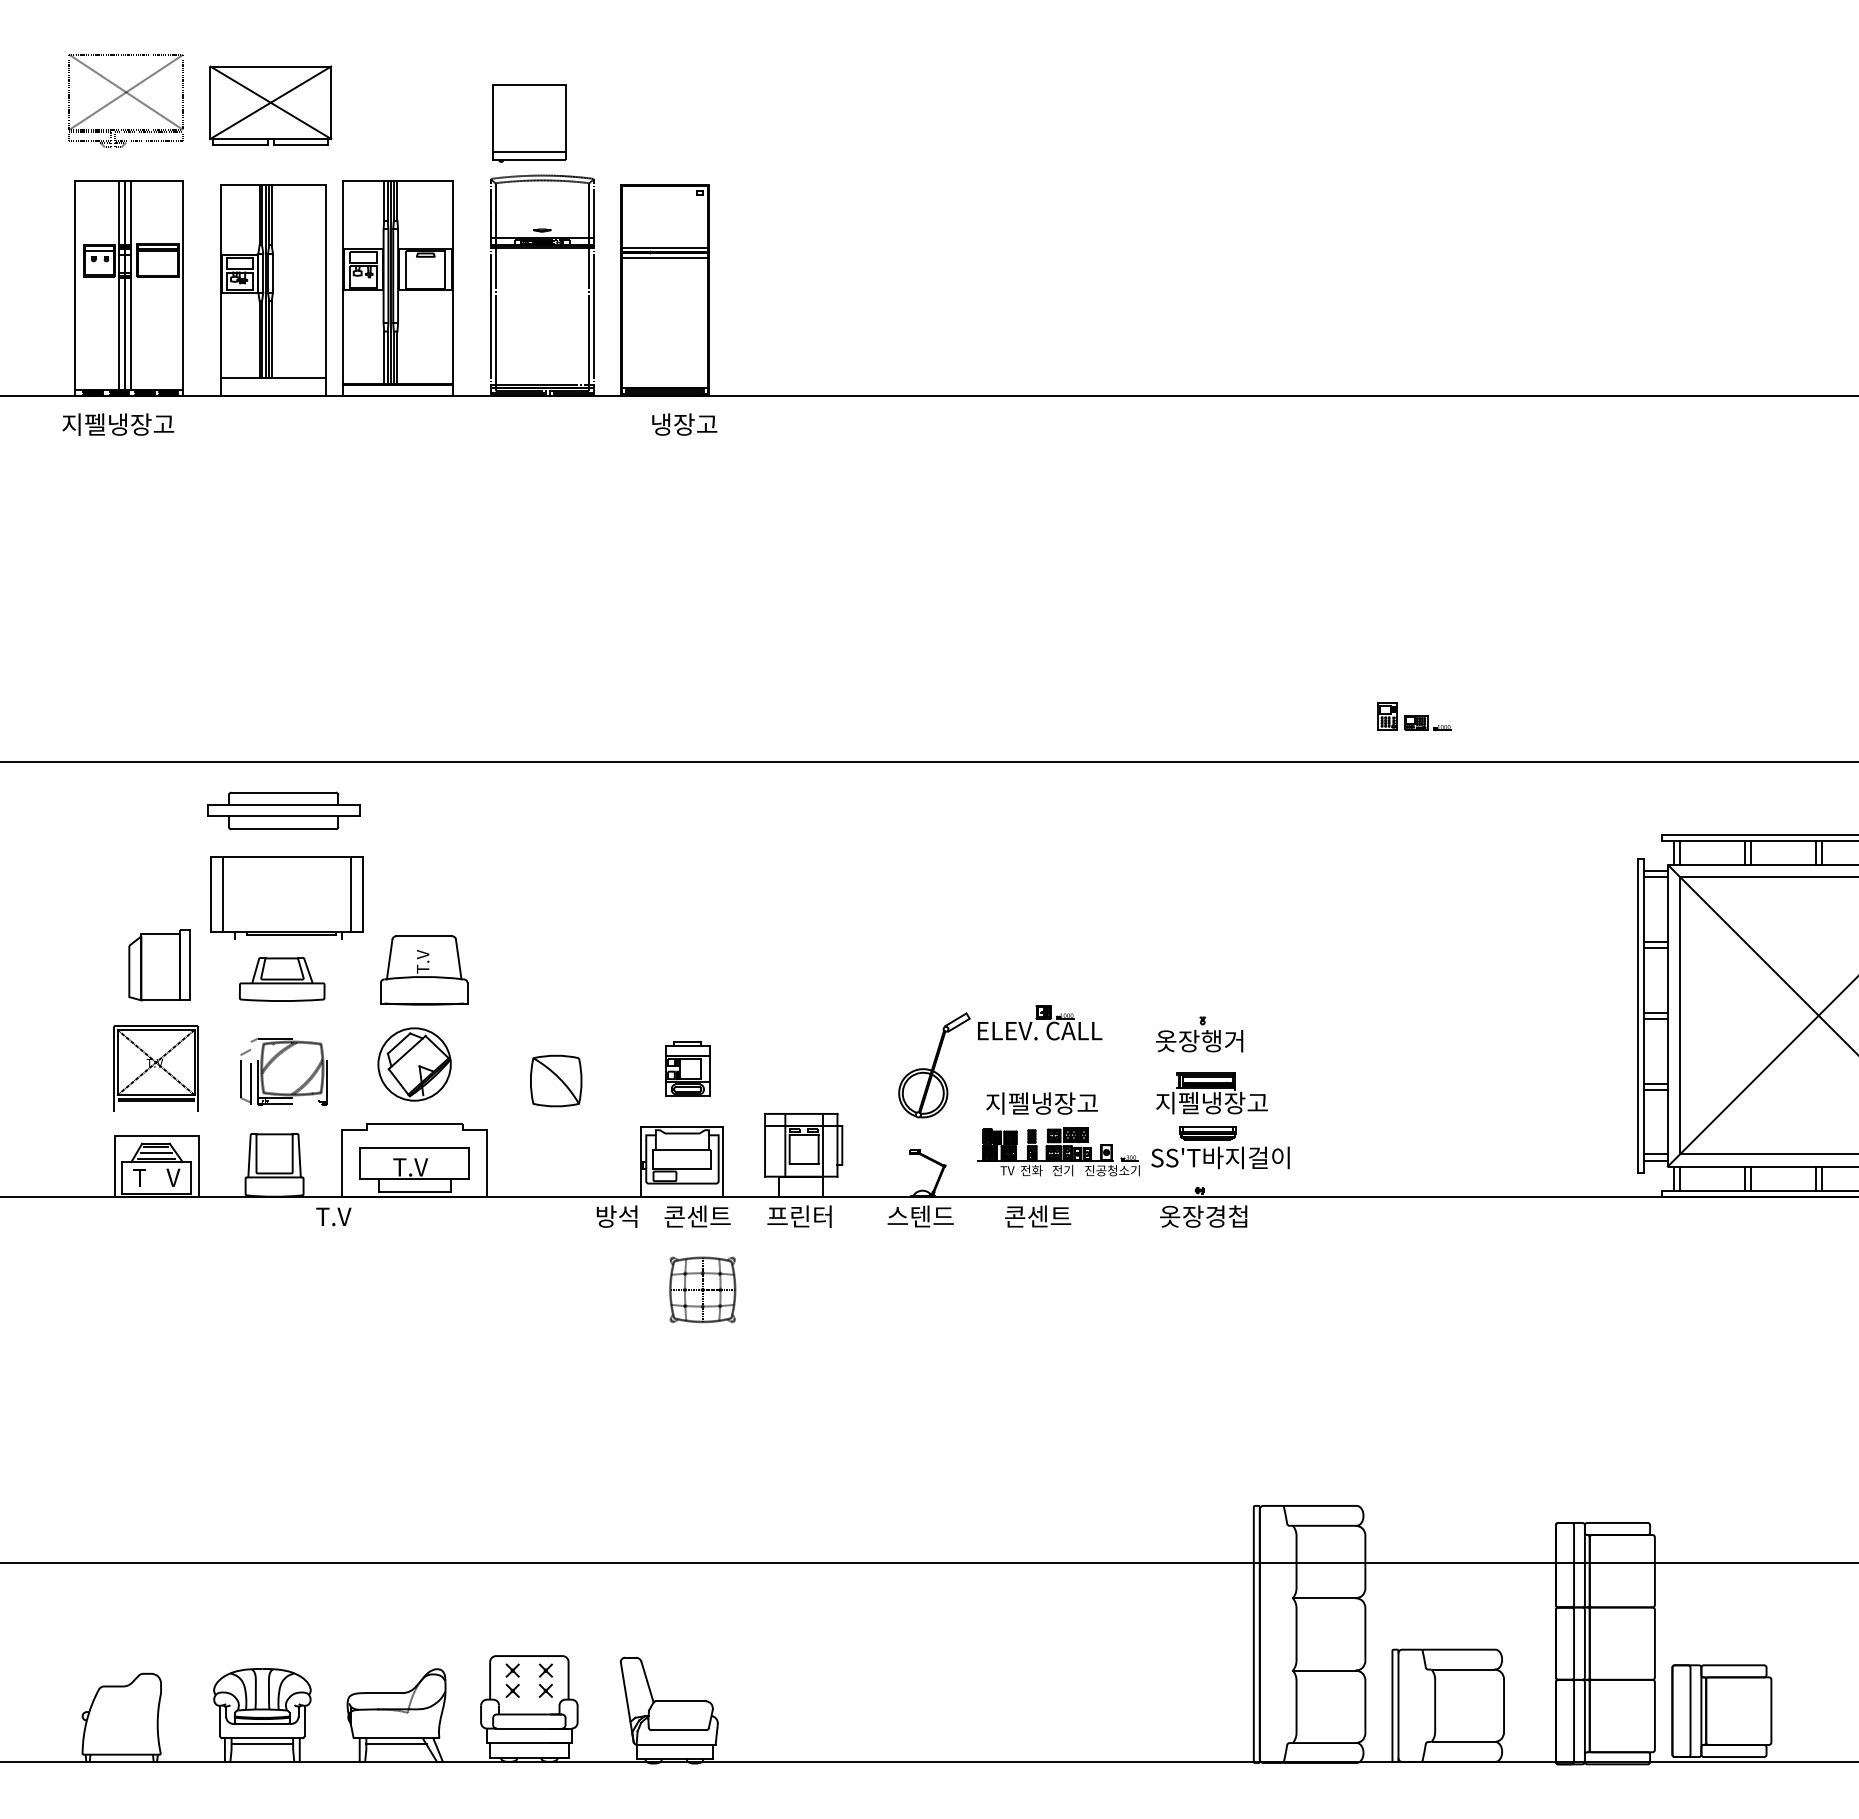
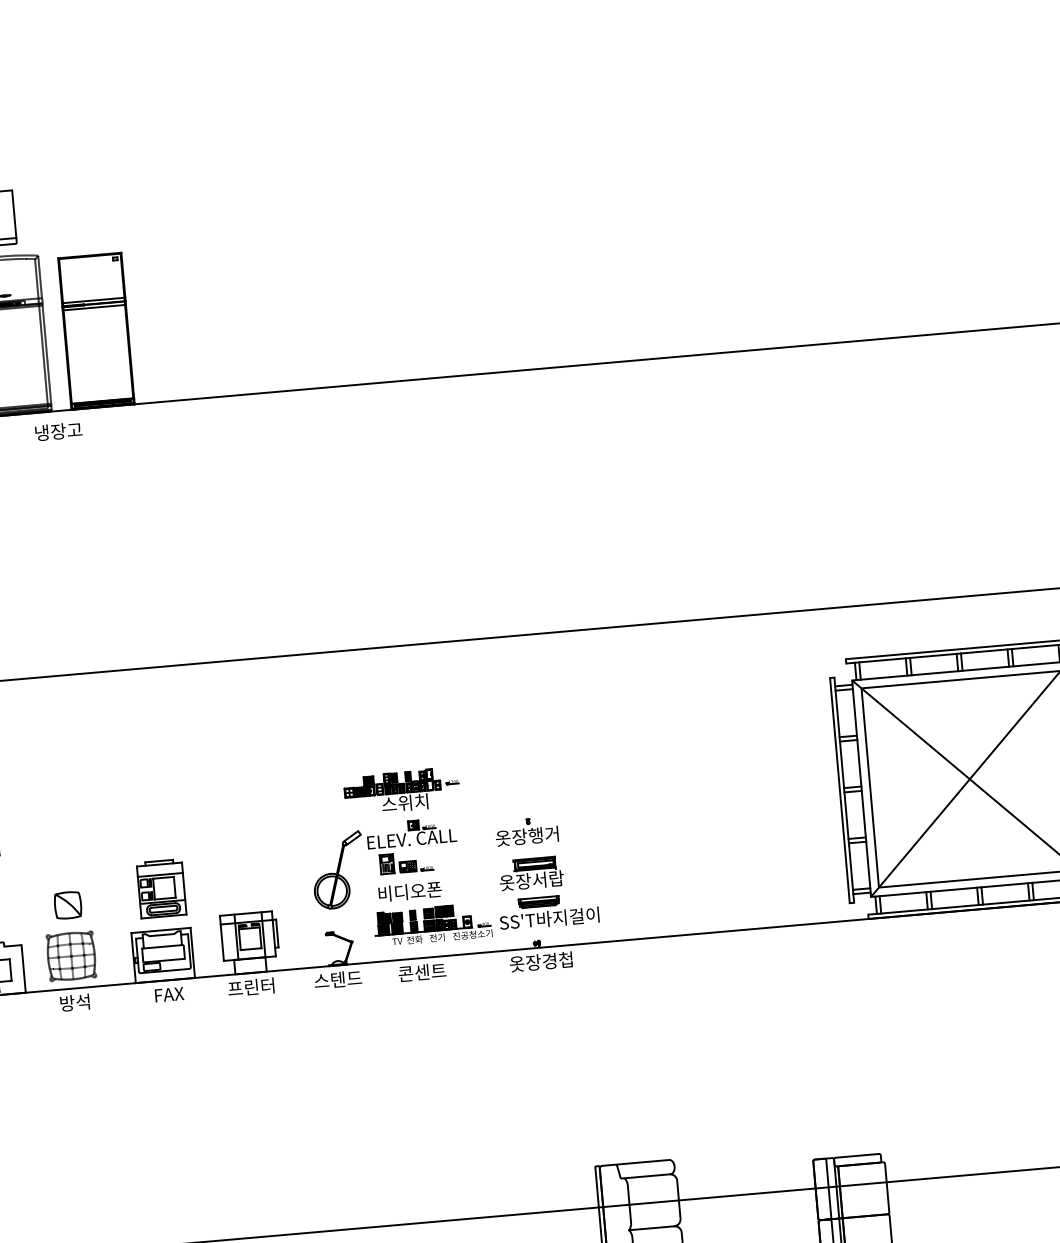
text: (684, 424) -> (58, 431), moved
part: (1414, 717) -> (406, 863), moved
part: (1031, 963) -> (401, 791), added
part: (687, 1069) -> (161, 888), size x1.43
part: (556, 1080) -> (68, 904), size x0.71
text: (1211, 1102) -> (539, 879), 지펠냉장고 -> 옷장서랍
text: (1041, 1103) -> (417, 891), 지펠냉장고 -> 비디오폰
text: (616, 1216) -> (74, 1002), moved
text: (697, 1216) -> (177, 993), 콘센트 -> FAX
part: (702, 1289) -> (71, 956), moved

